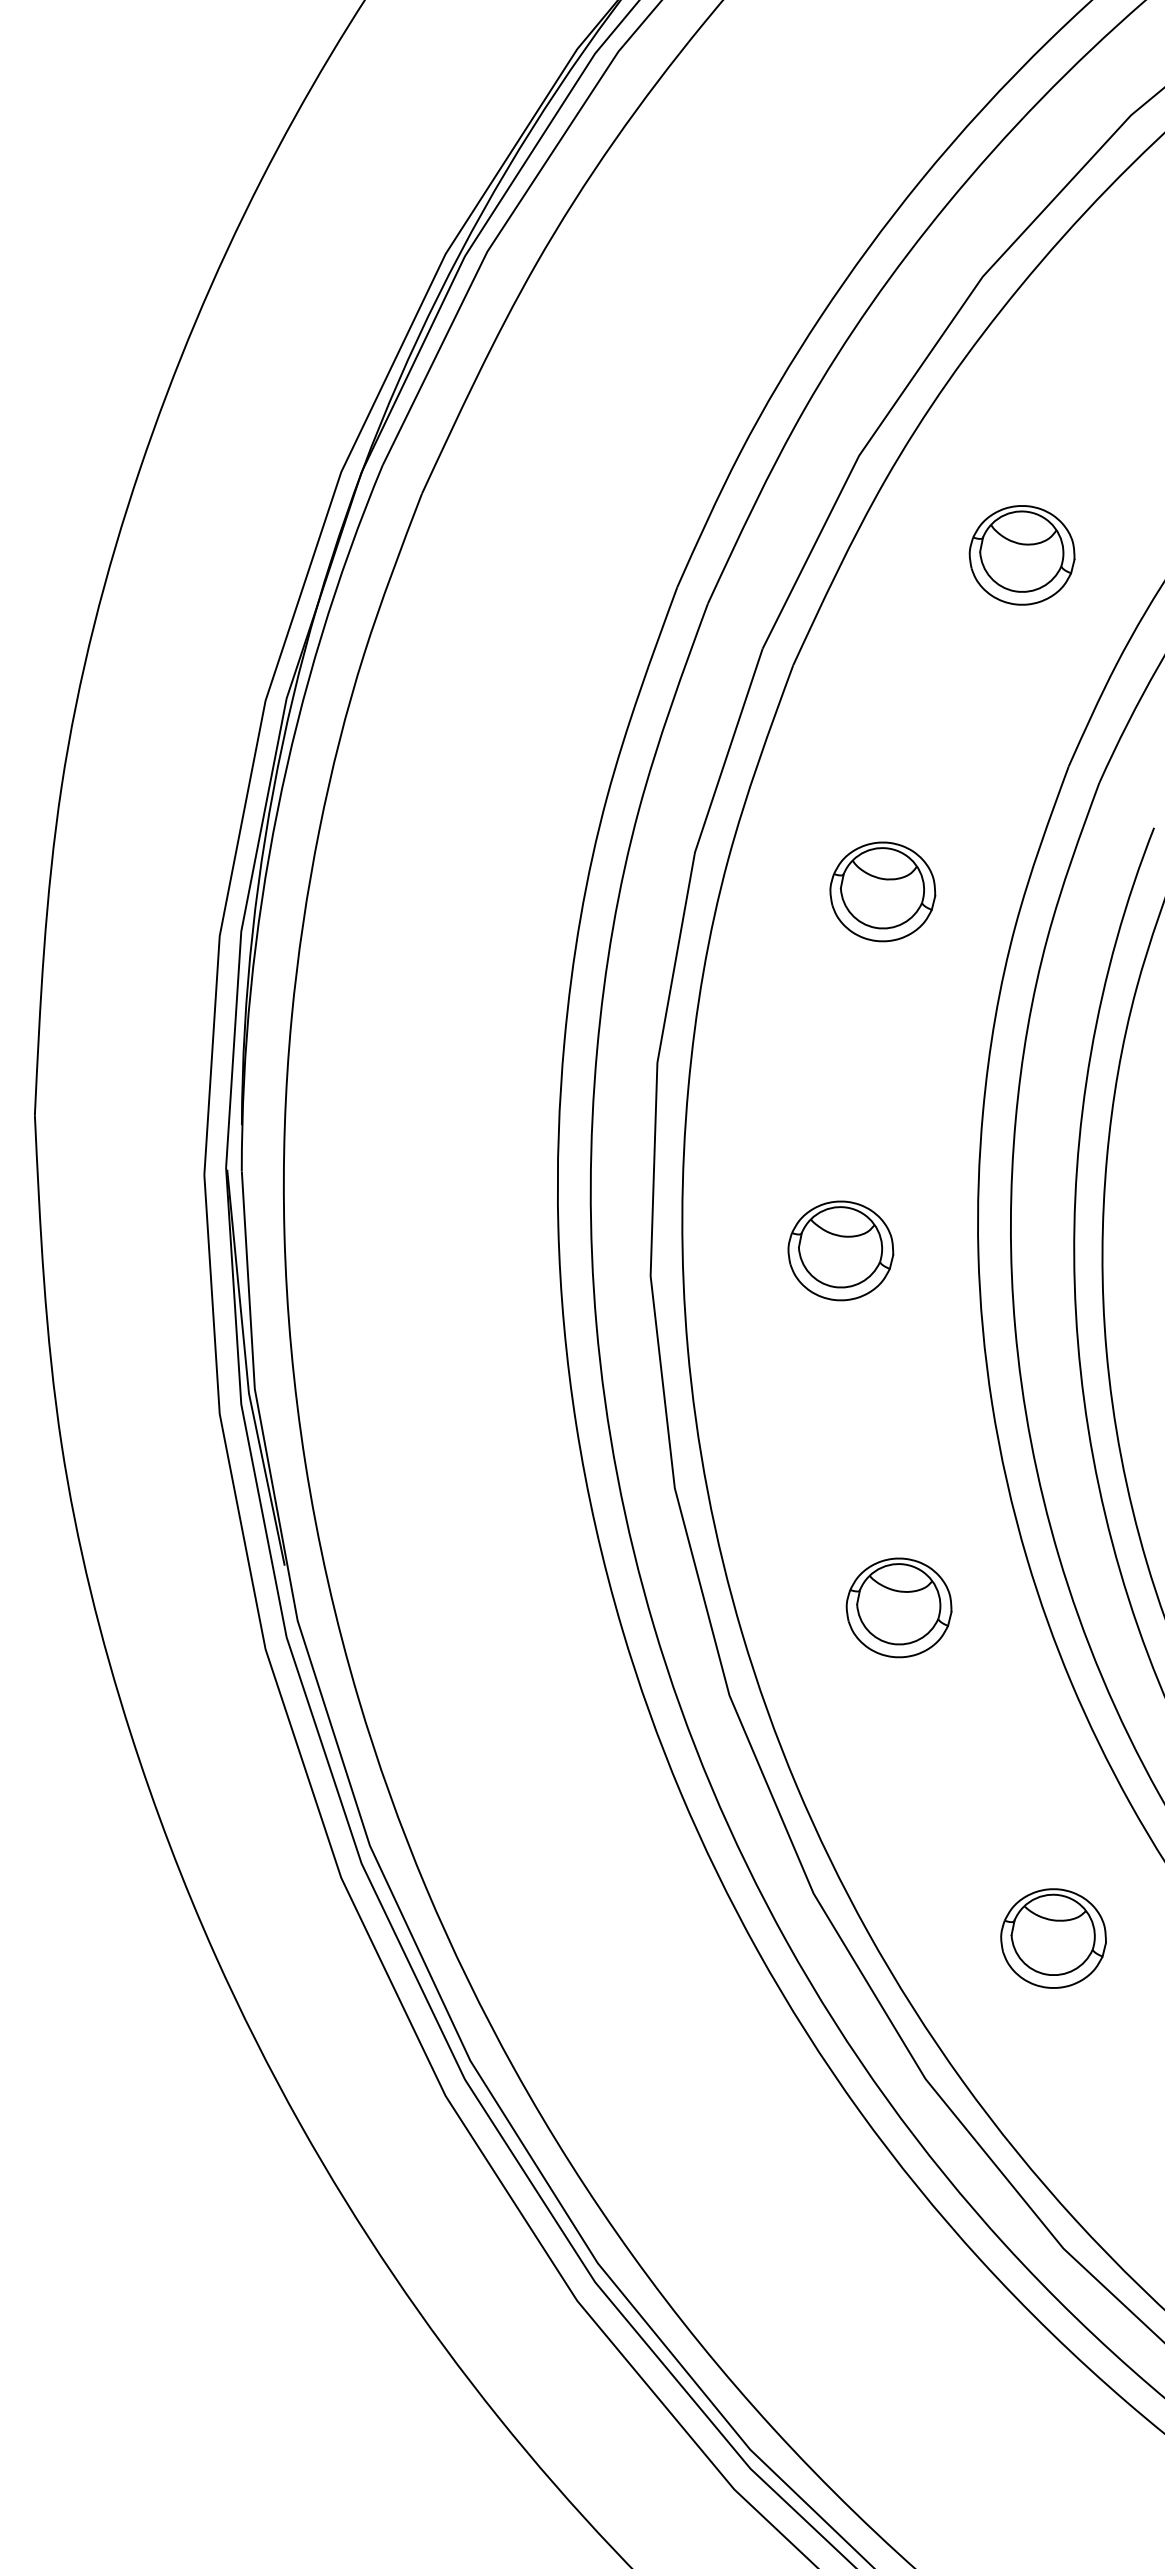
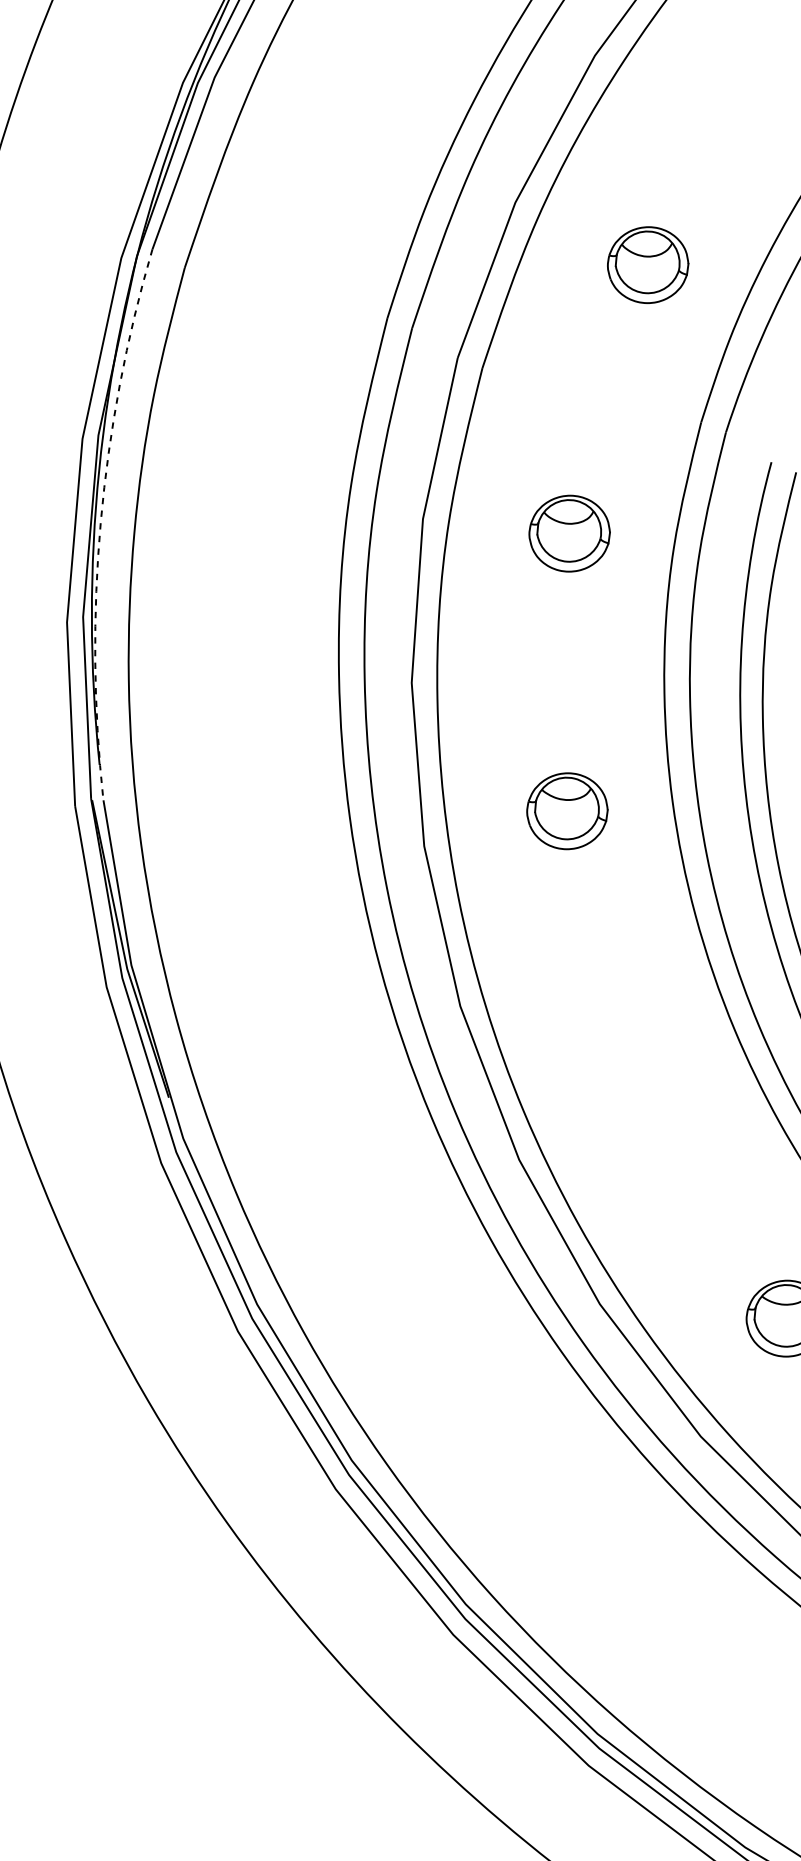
arc: (277, 811) -> (100, 522), solid -> dashed
part: (898, 1607) -> (640, 1078), removed

